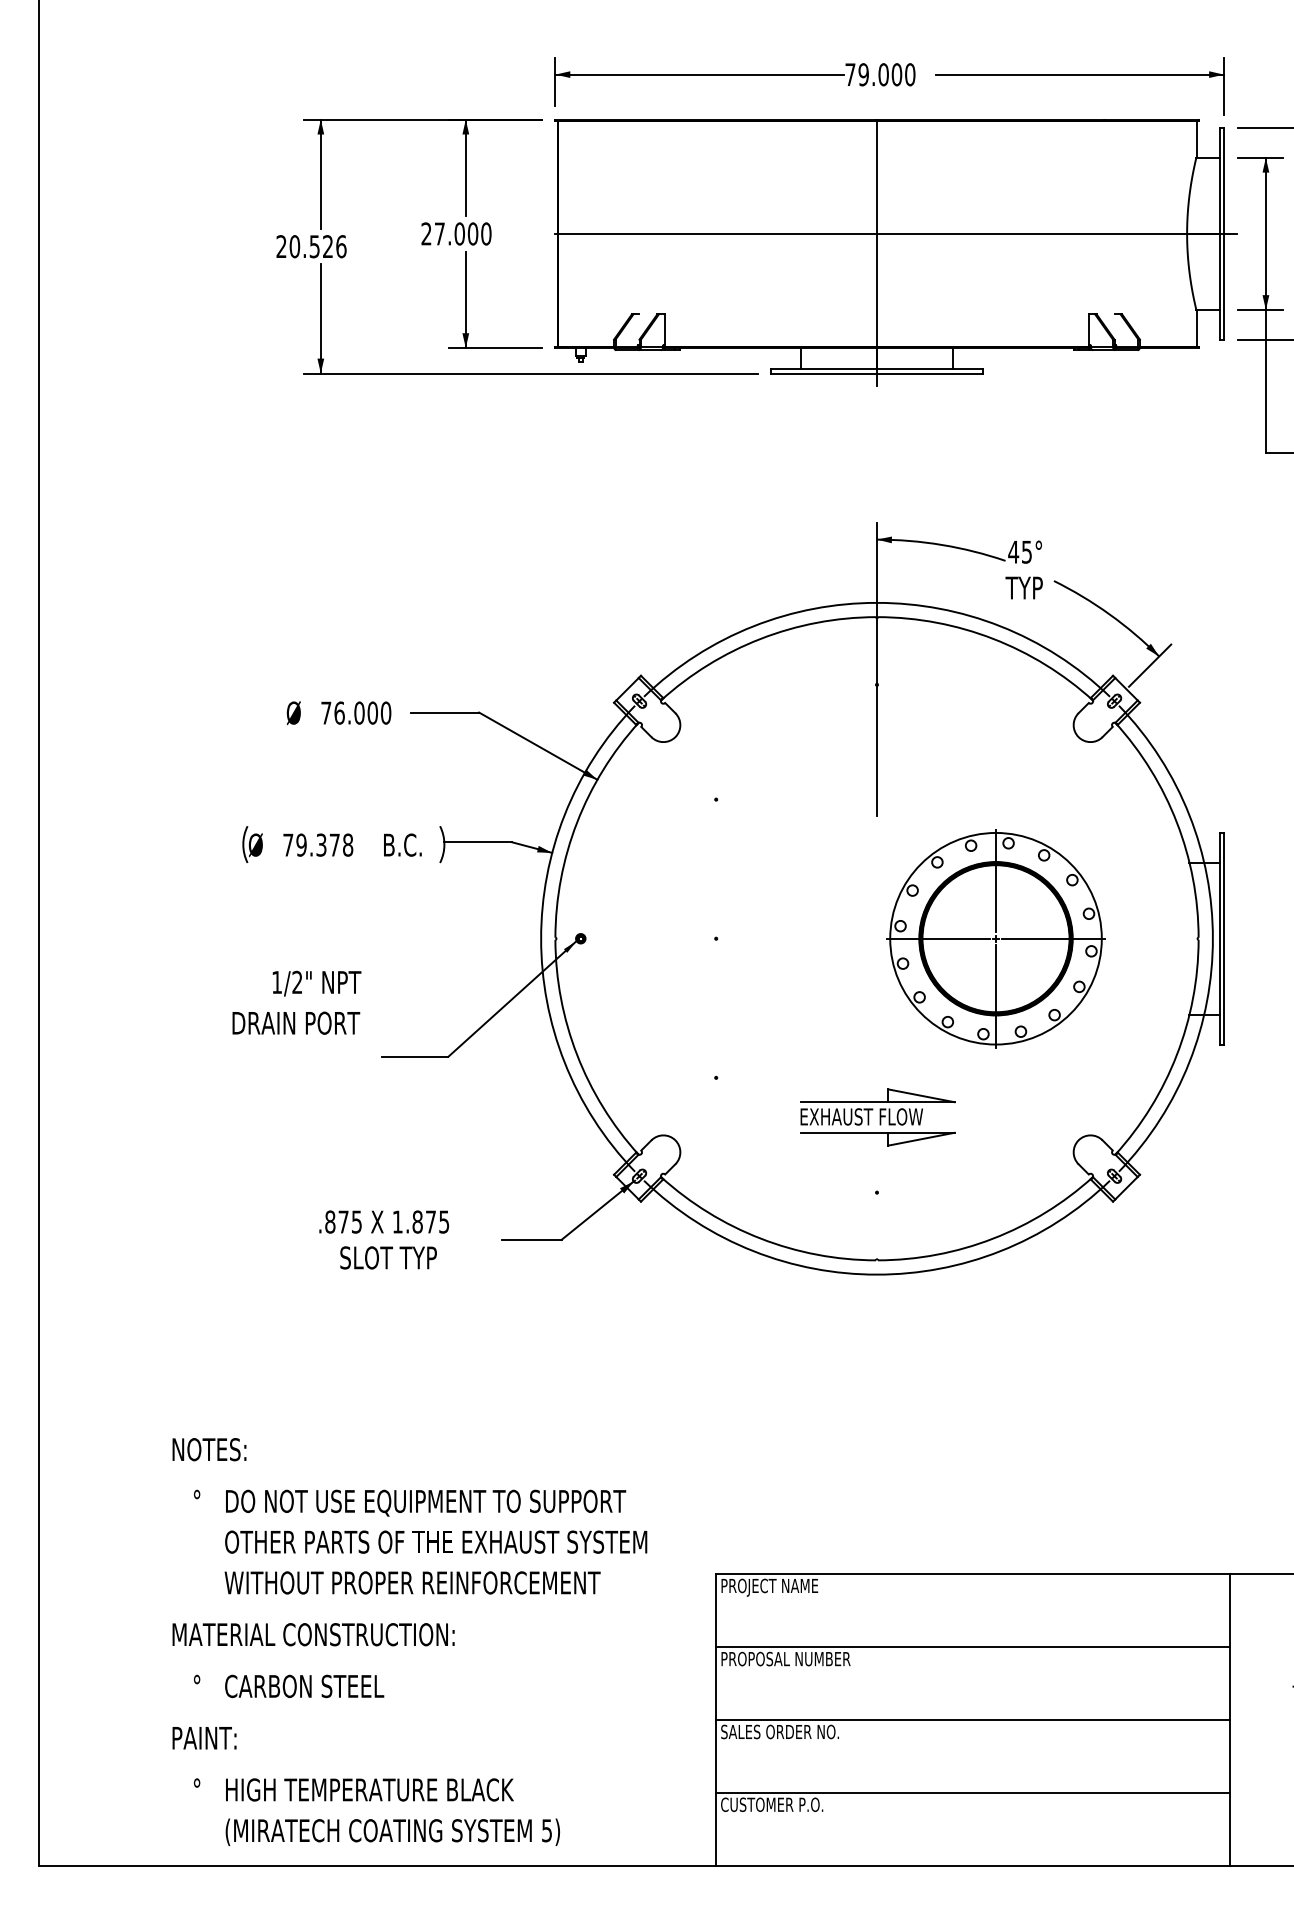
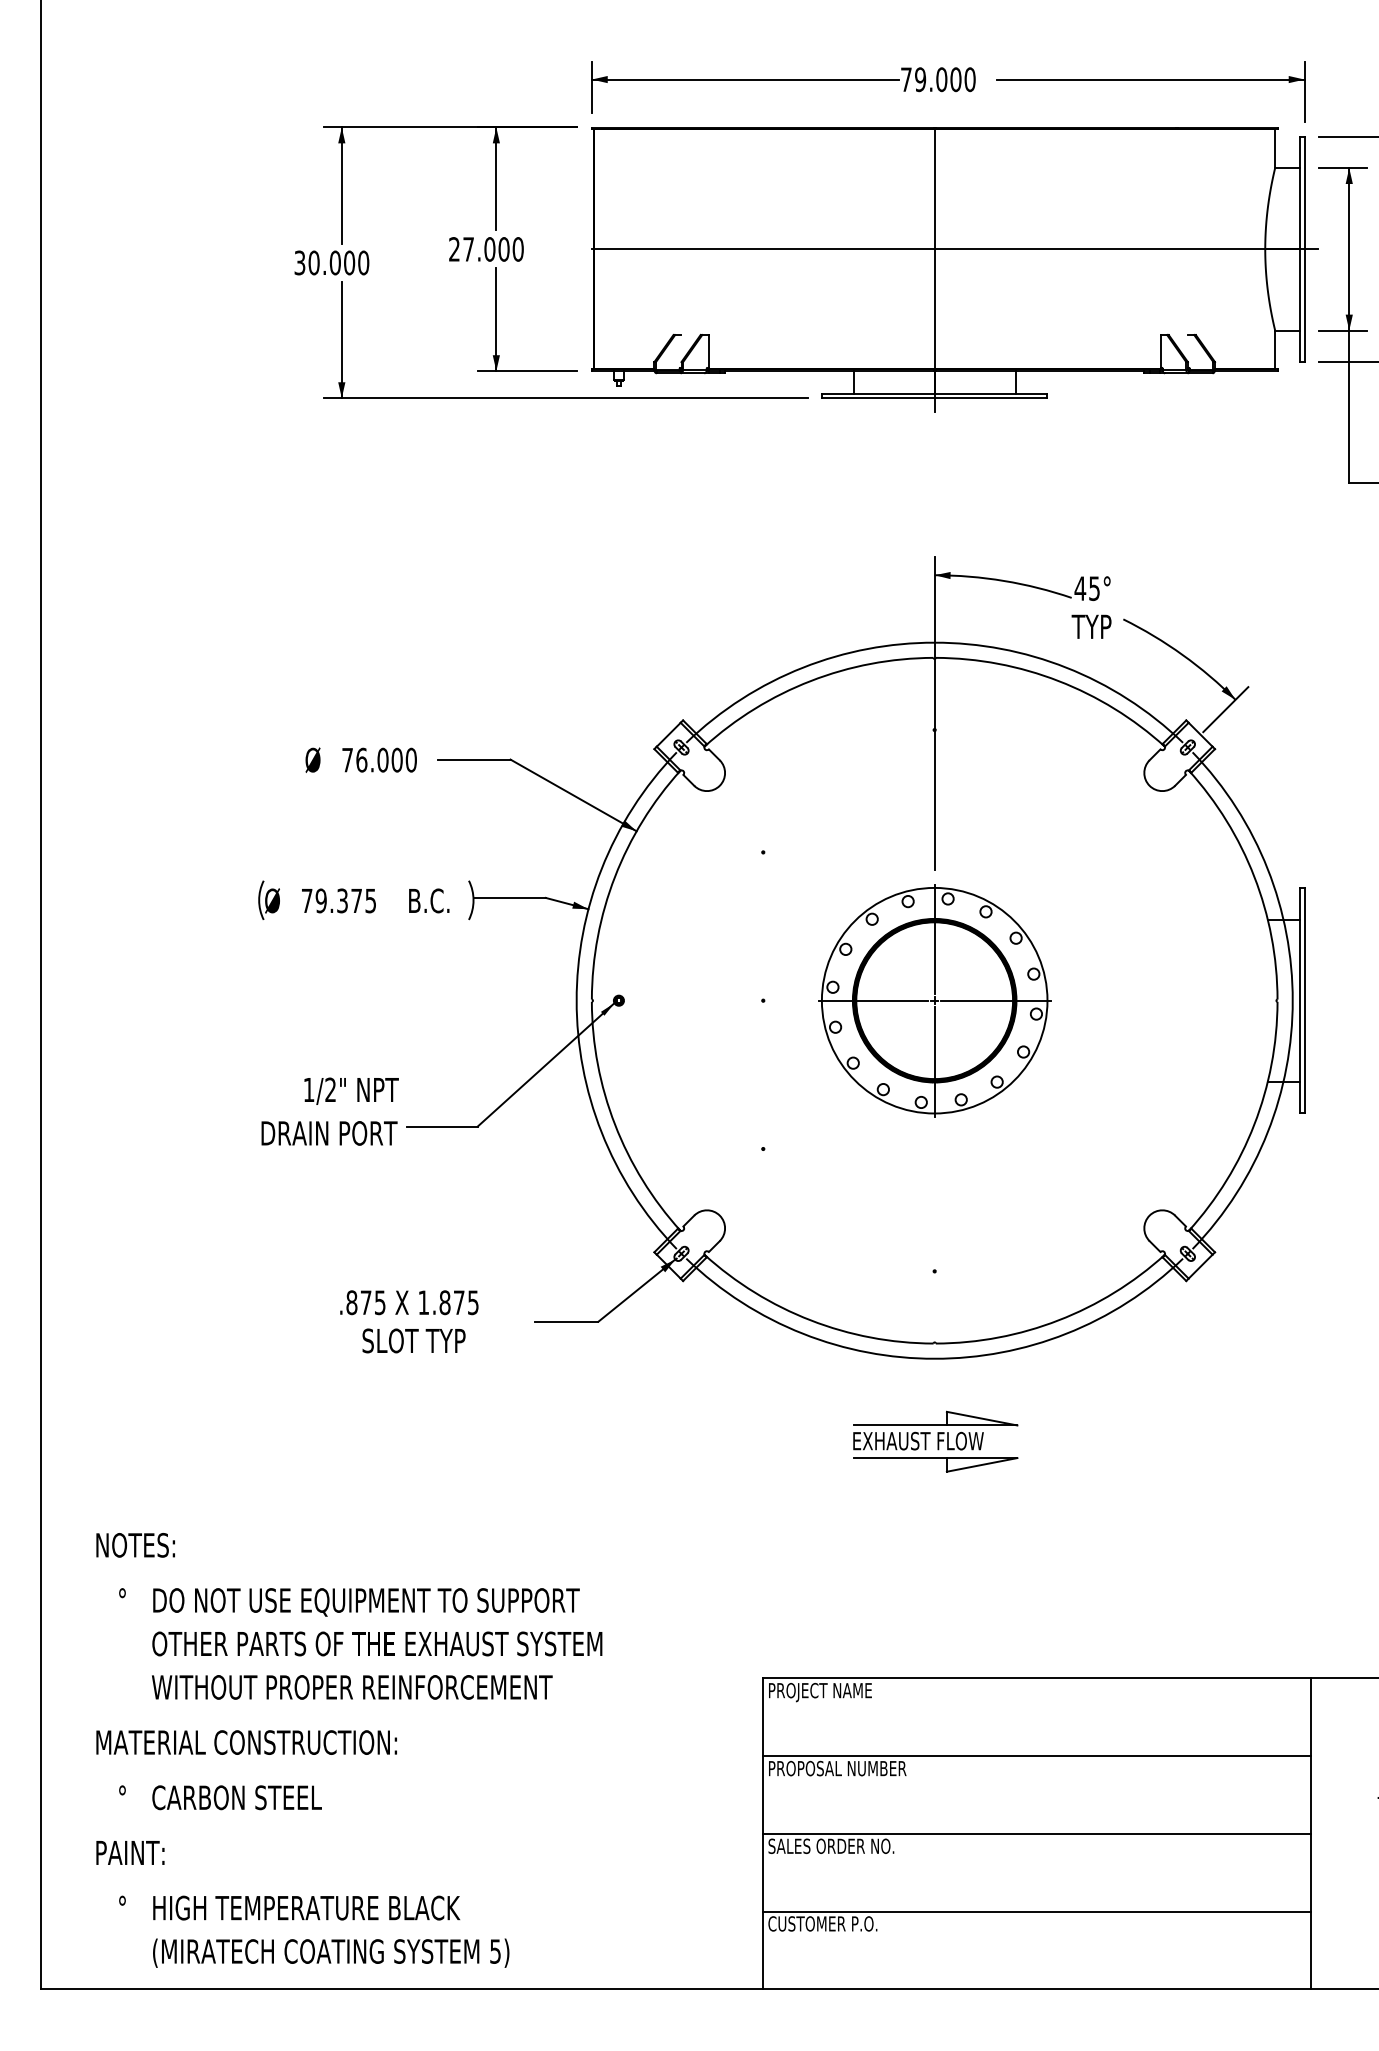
text: (311, 246) -> (331, 262), 20.526 -> 30.000
text: (348, 844) -> (371, 900), 79.378 -> 79.375
part: (995, 938) -> (934, 1000), moved
text: (296, 1002) -> (329, 1111), moved
part: (877, 1117) -> (935, 1441), moved
text: (409, 1641) -> (348, 1749), moved

